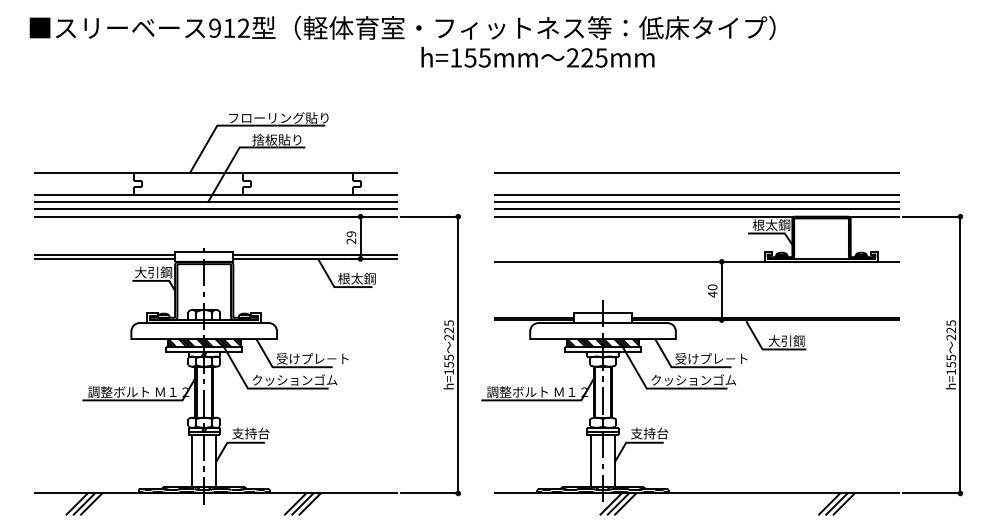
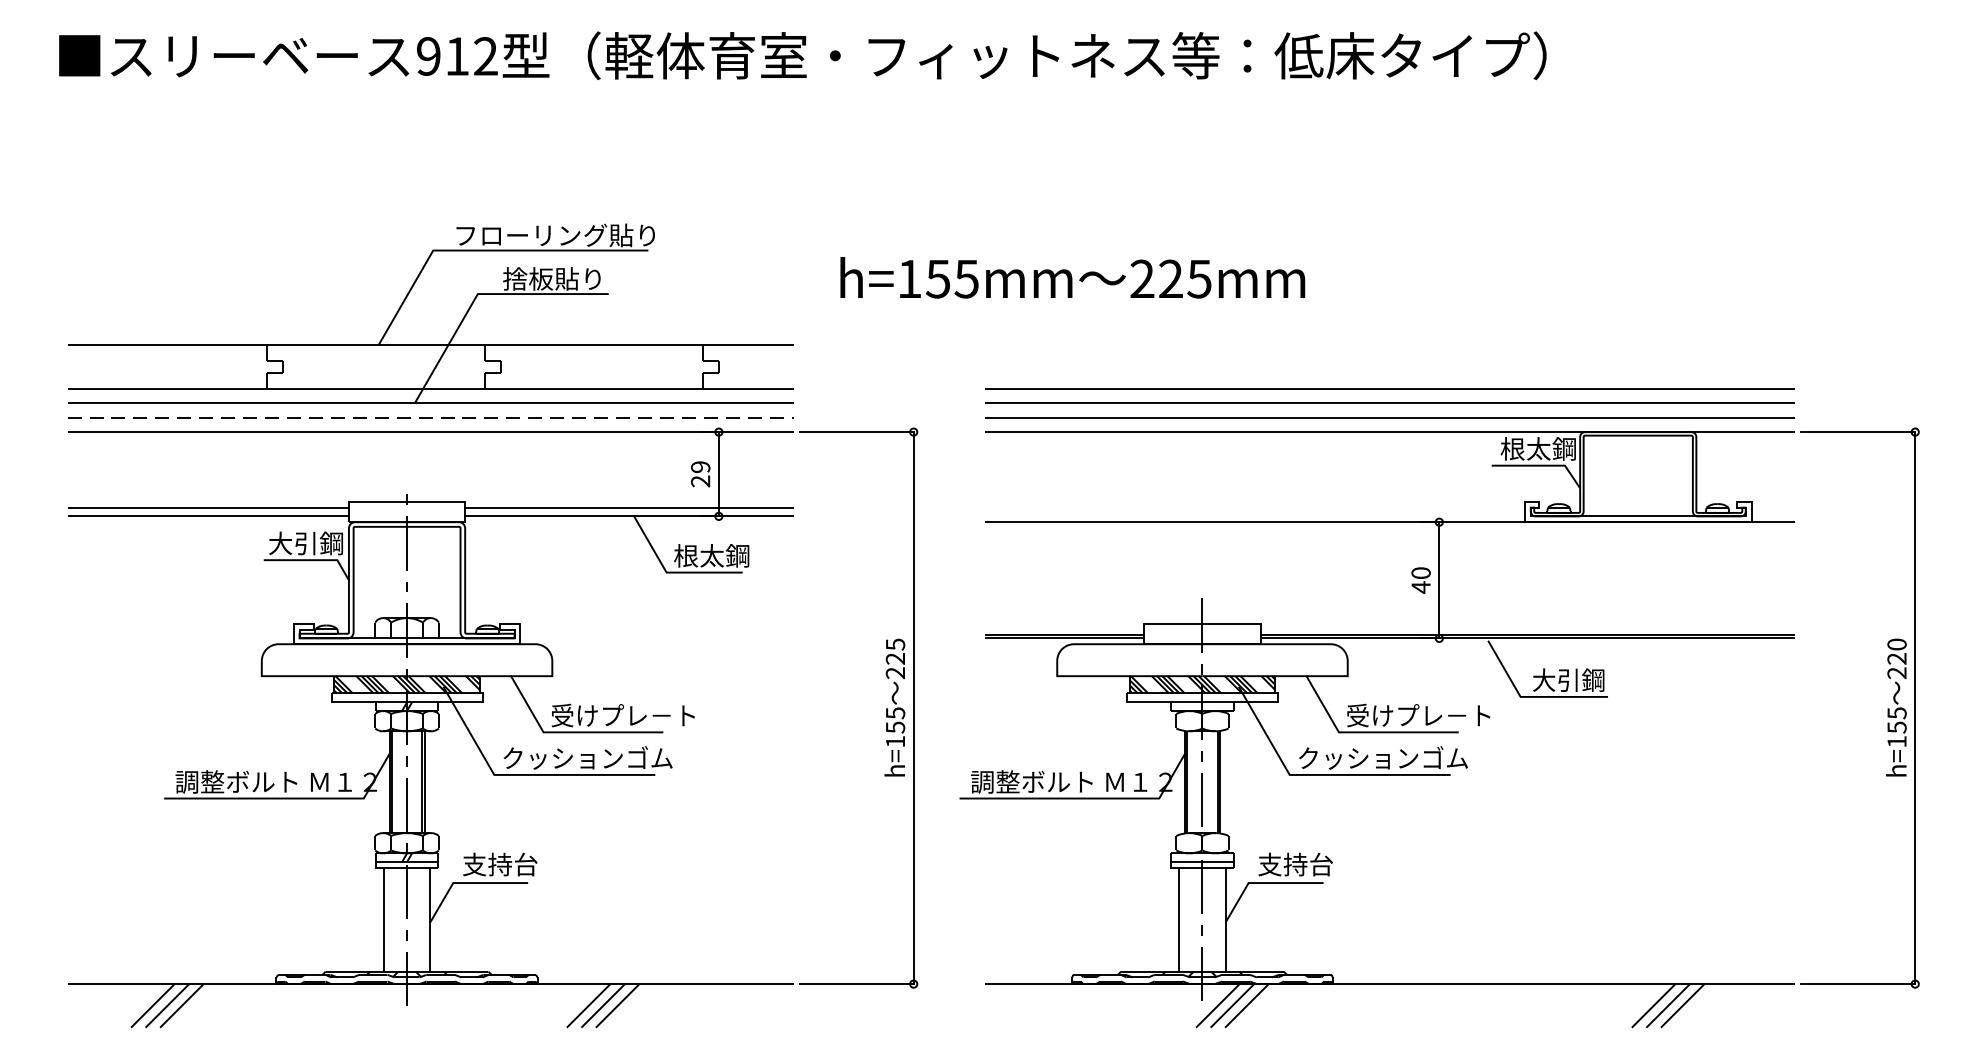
text: (537, 56) -> (1071, 276), moved
line: (696, 172) -> (1388, 344), removed
line: (216, 209) -> (431, 417), solid -> dashed
text: (950, 323) -> (1895, 645), 225 -> 220

